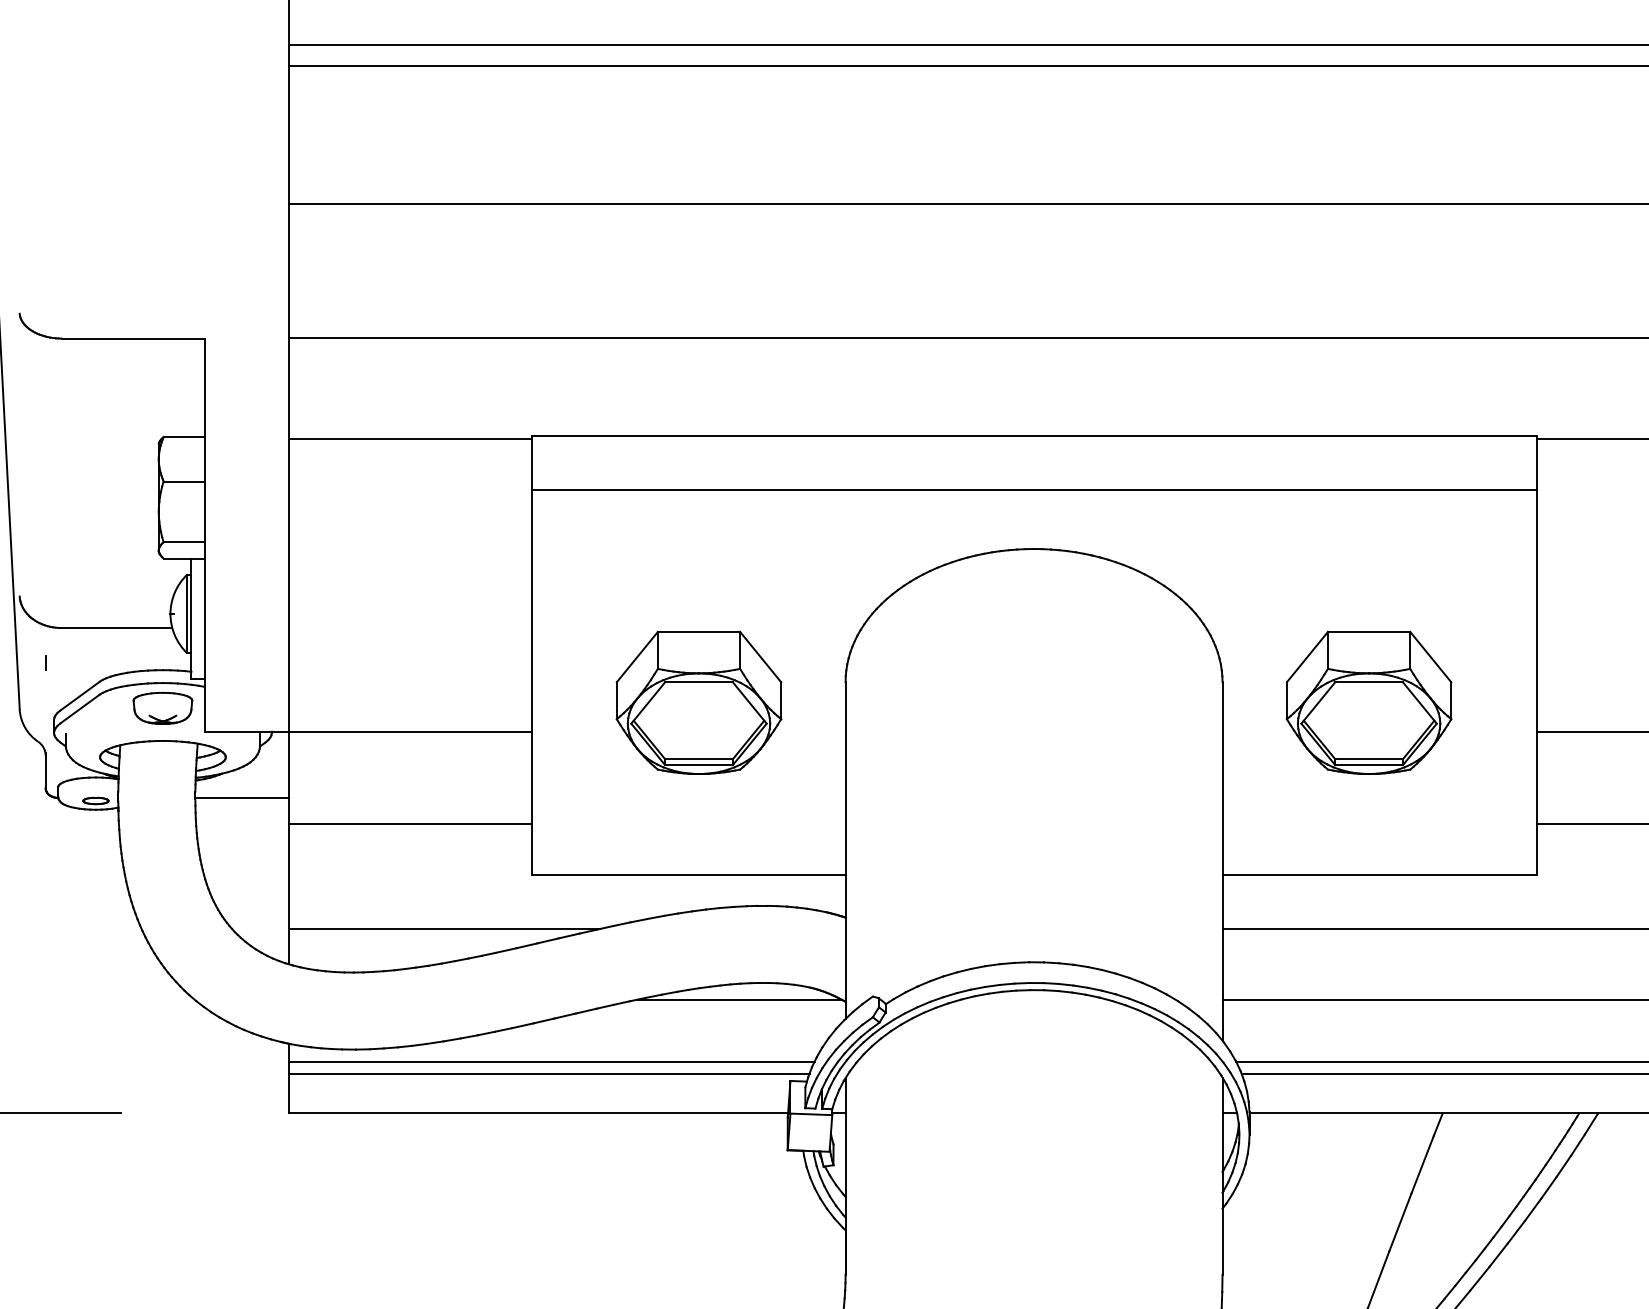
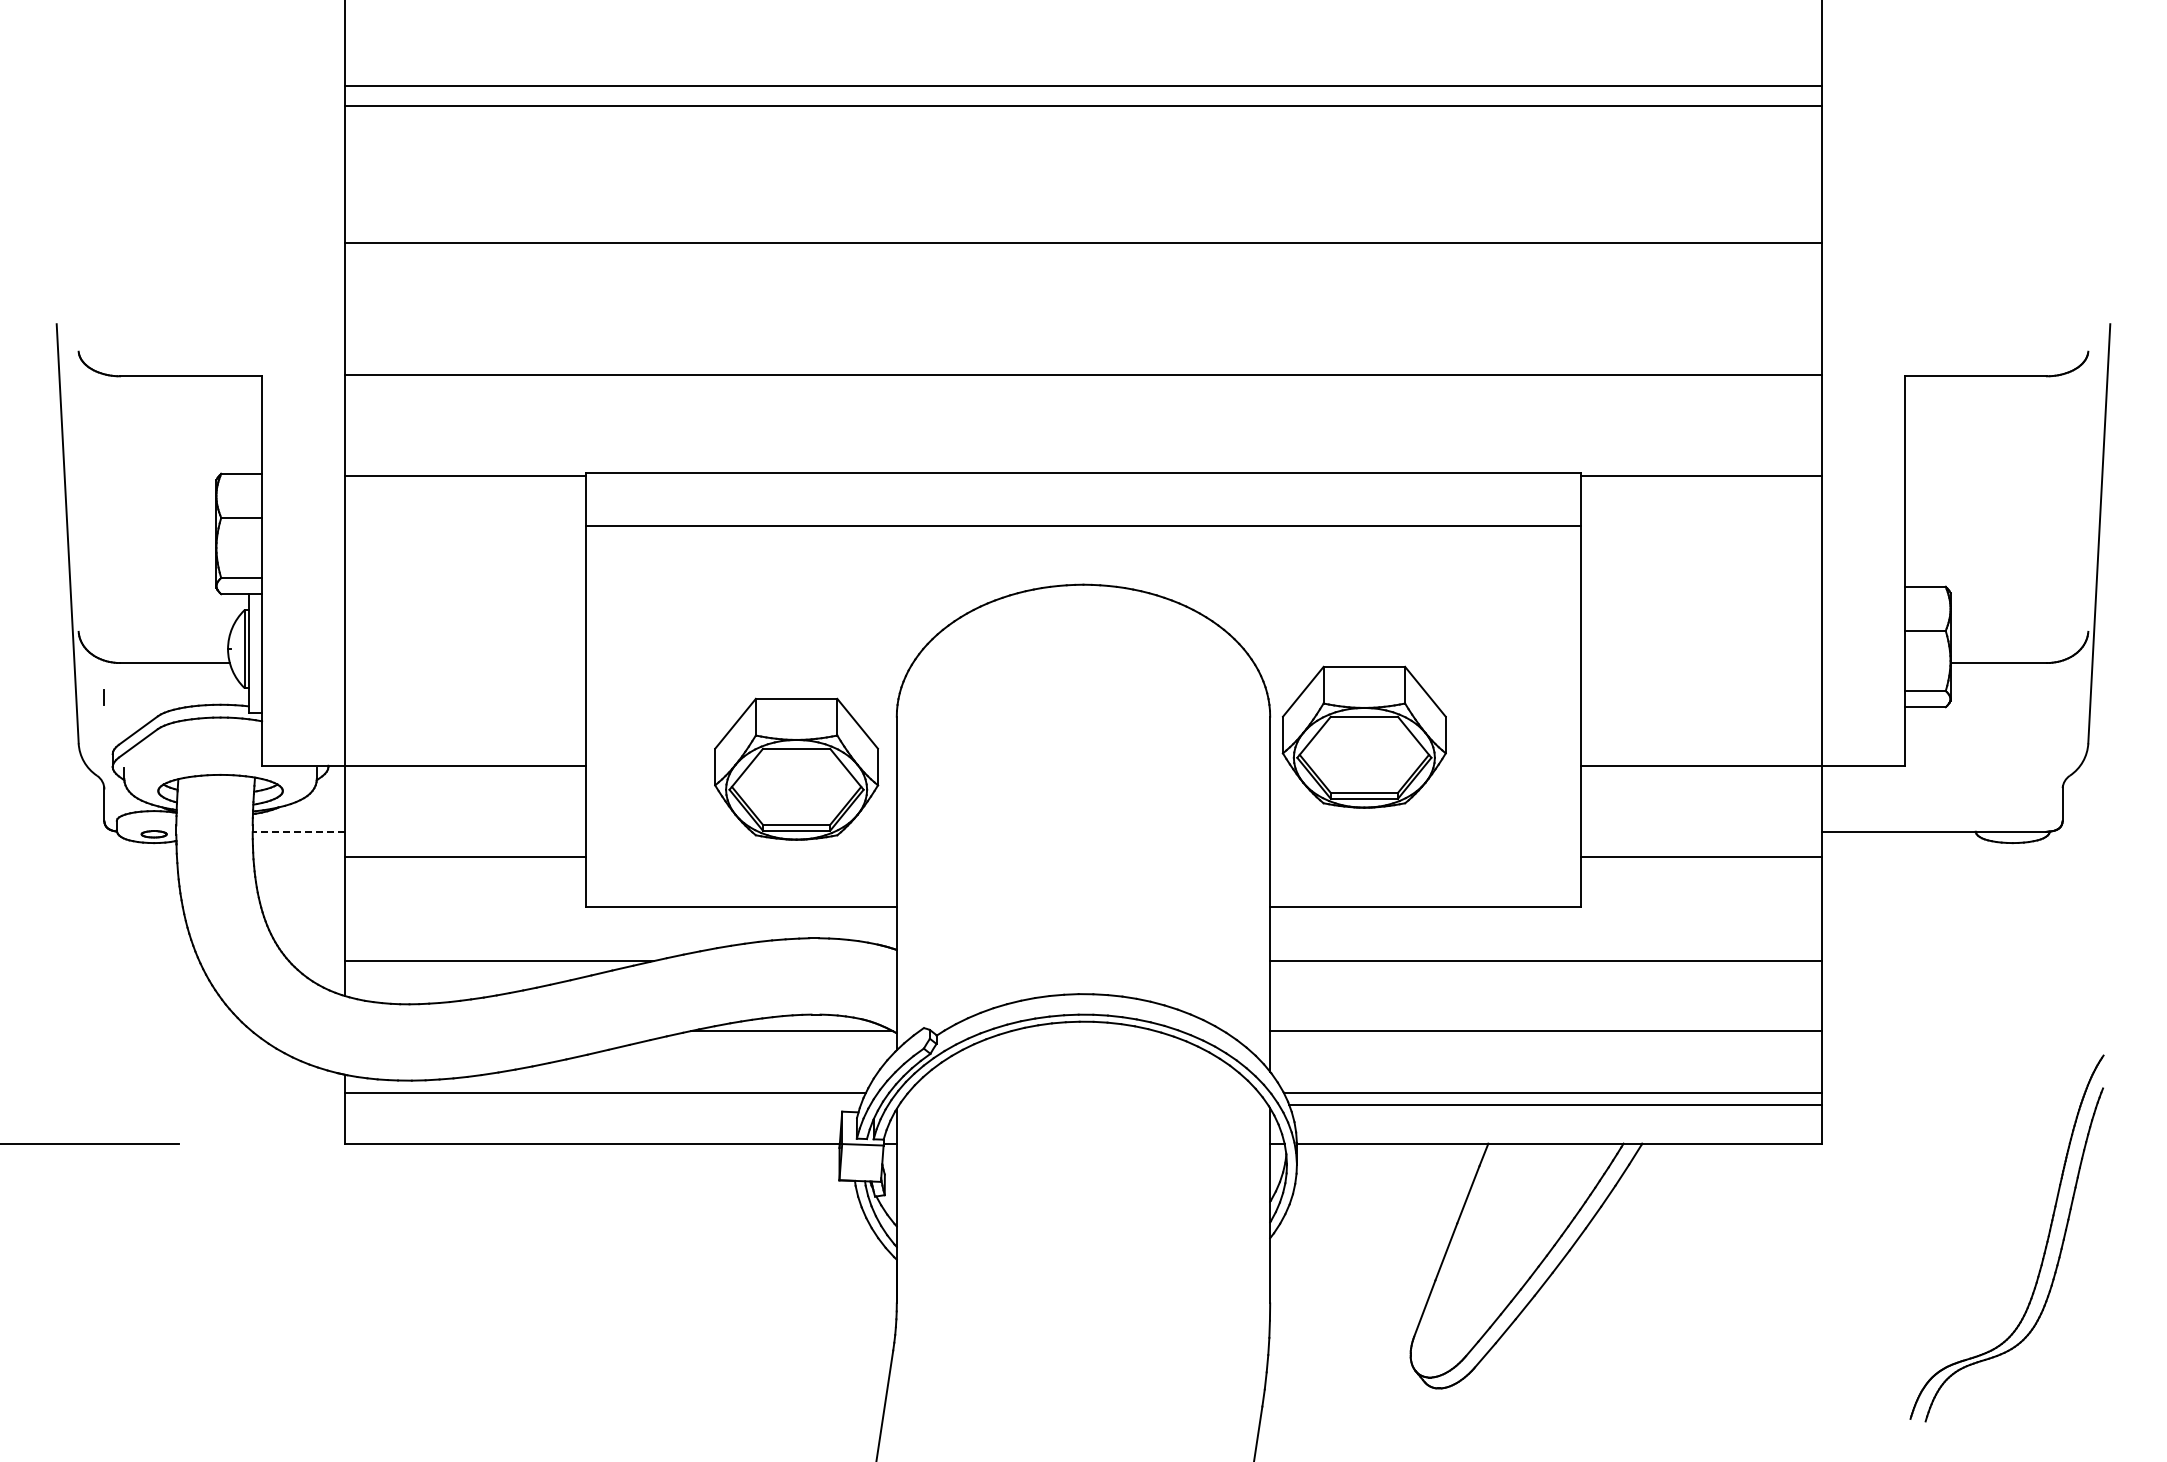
part: (698, 702) -> (796, 768), moved
part: (1368, 702) -> (1363, 736), moved
part: (162, 708) -> (220, 742), removed
line: (241, 798) -> (298, 831), solid -> dashed
line: (549, 1073) -> (603, 1104), removed

